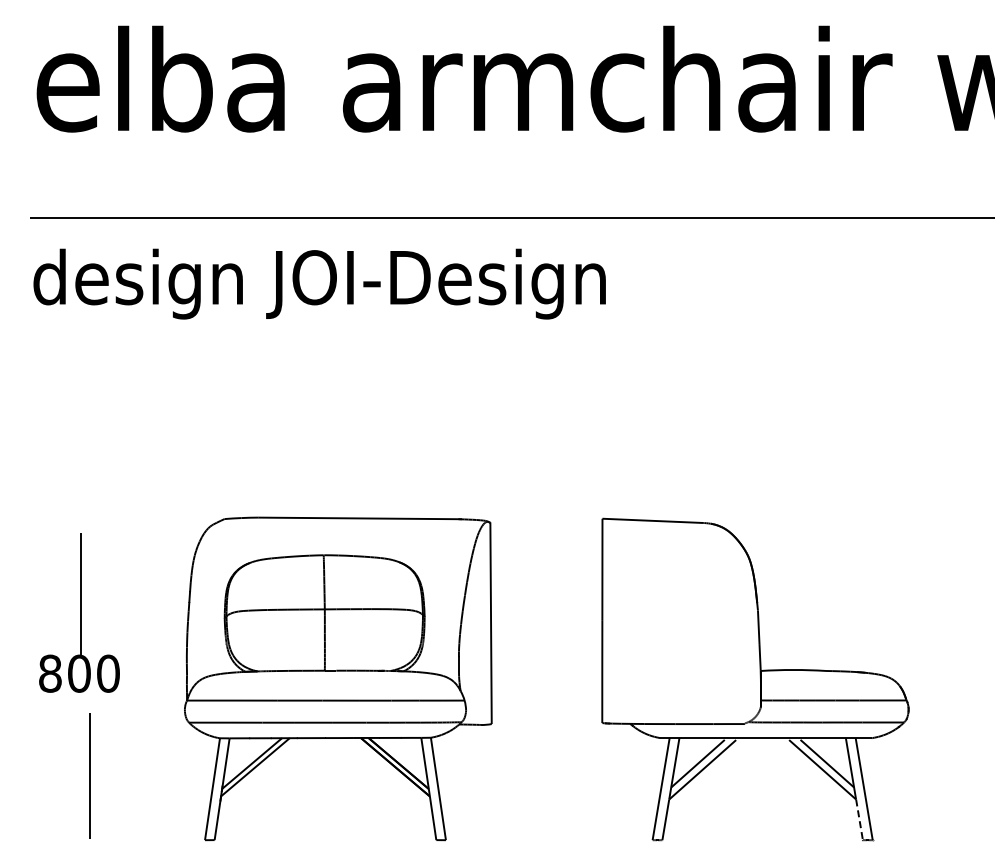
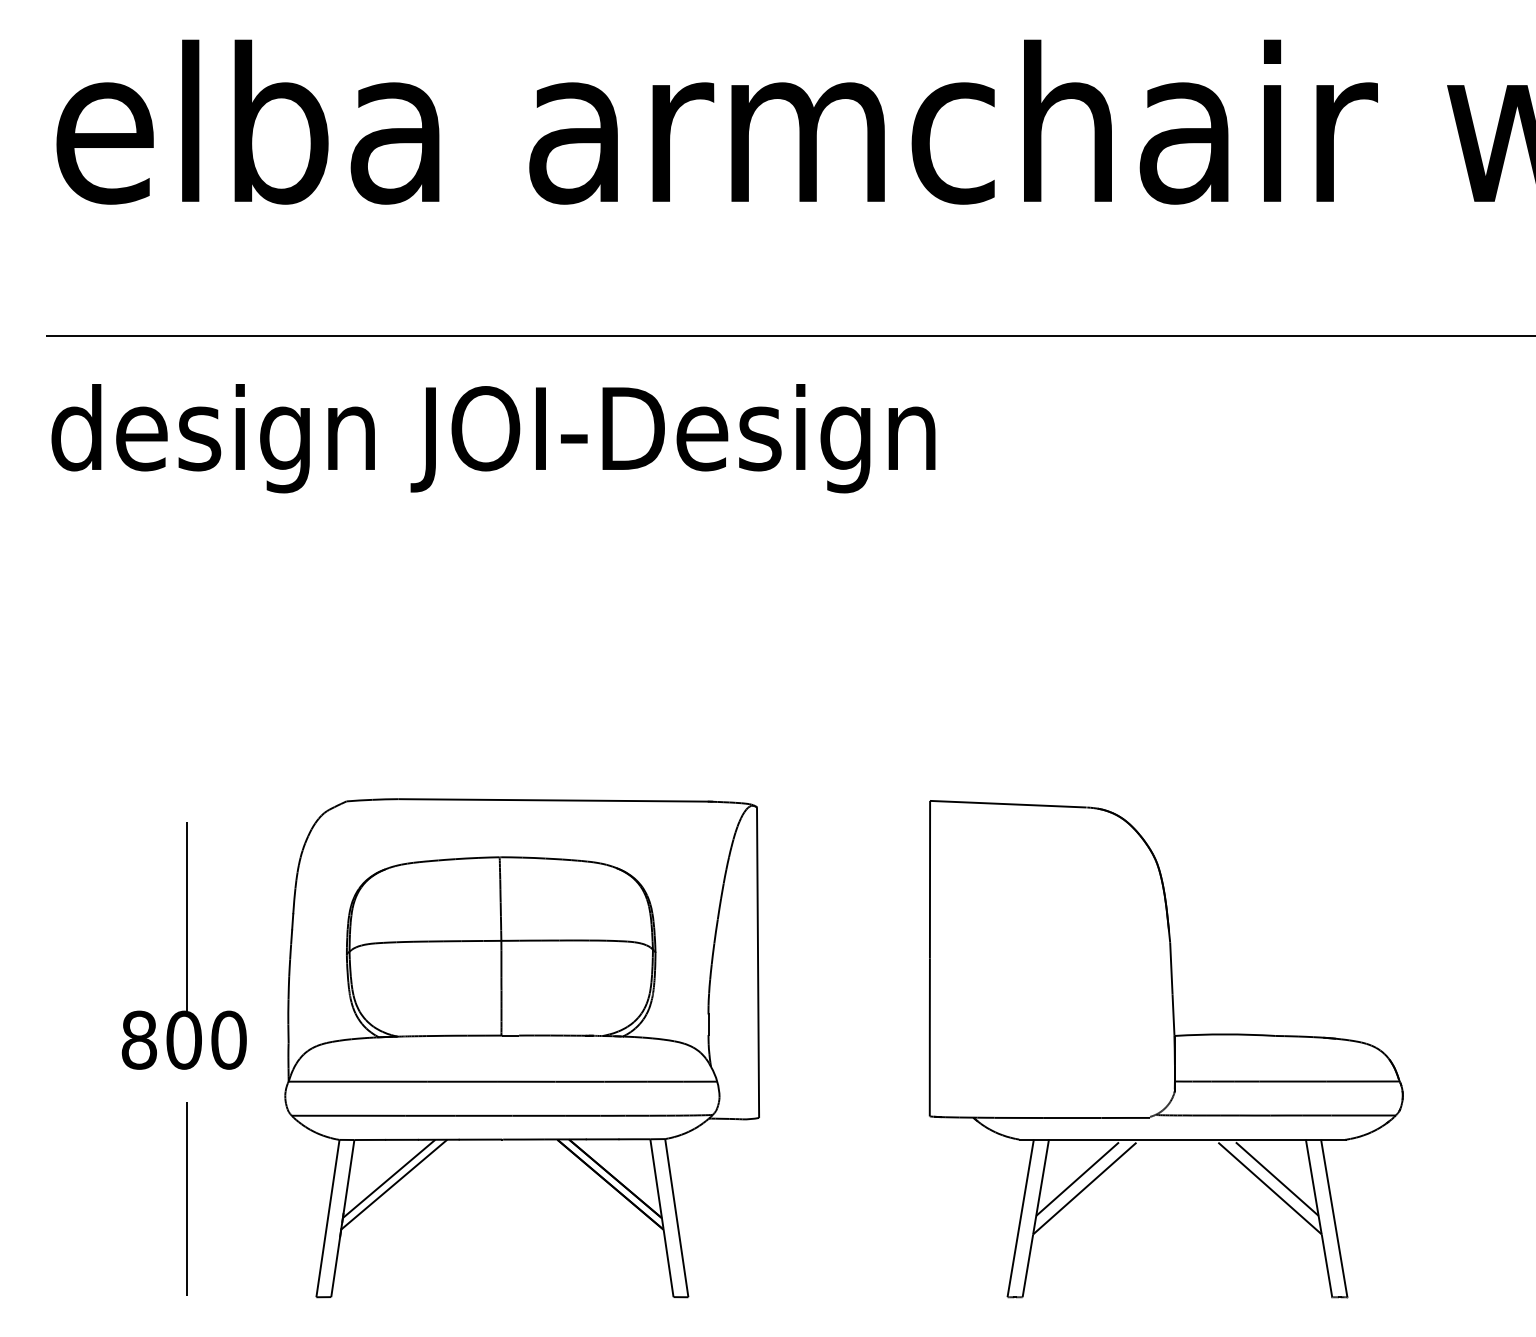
part: (79, 612) -> (184, 945), moved
line: (89, 775) -> (185, 1198), moved
line: (859, 819) -> (1326, 1265), dashed -> solid

